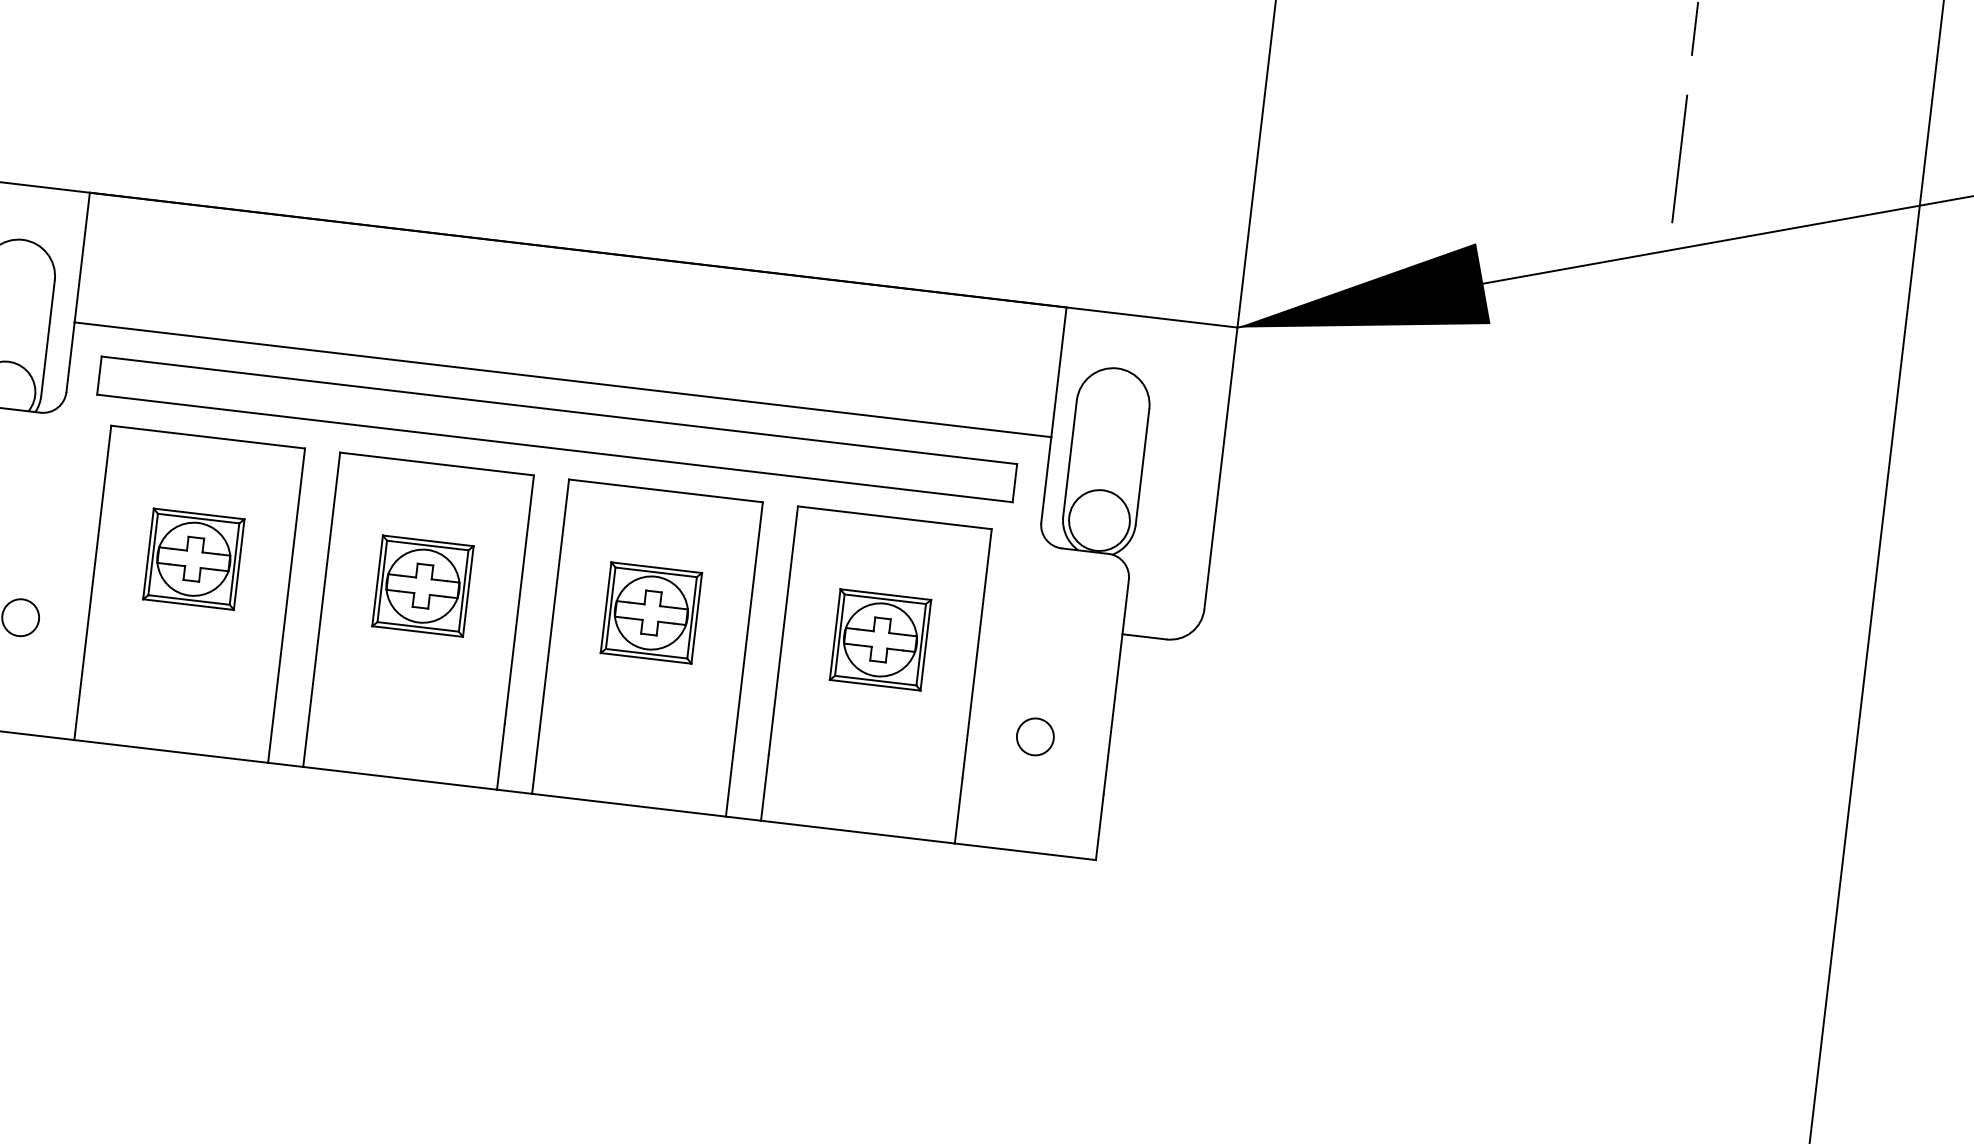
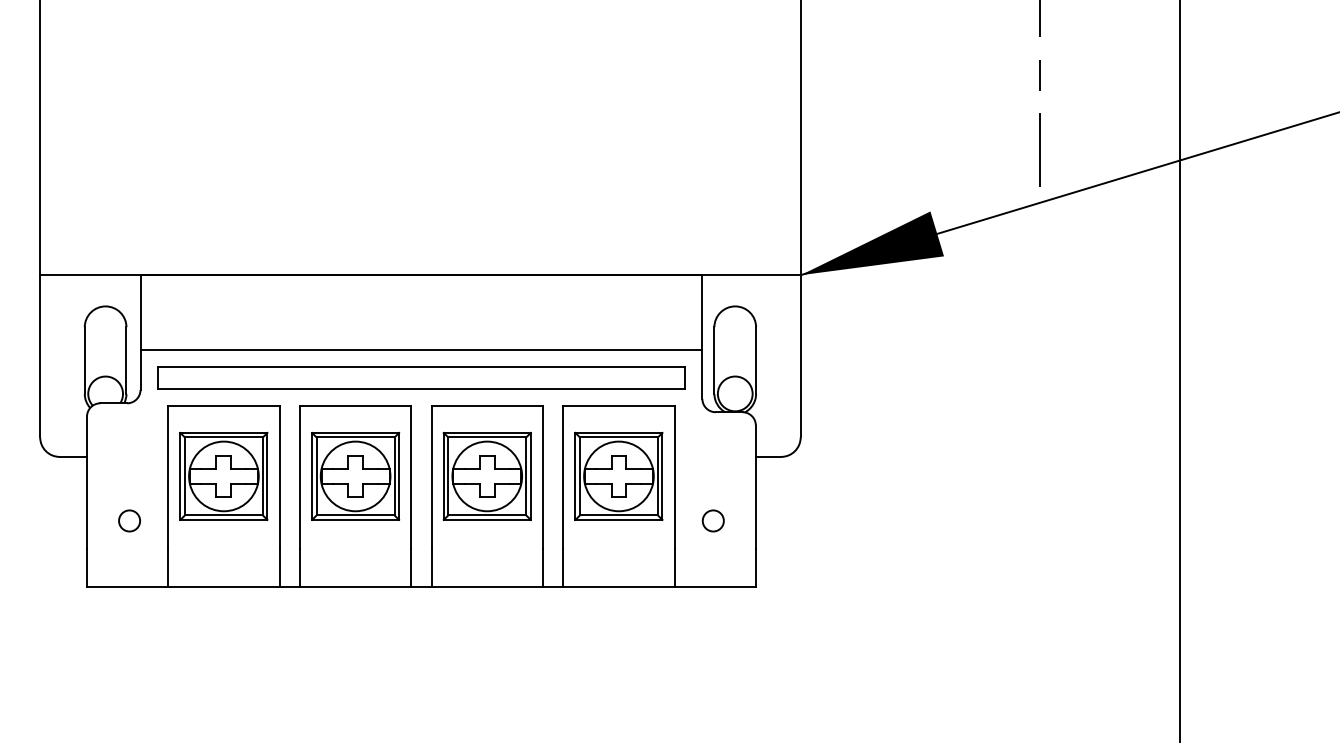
part: (193, 557) -> (223, 475), size x1.67
part: (422, 584) -> (355, 475), size x1.67
part: (650, 611) -> (486, 475), size x1.67
part: (879, 638) -> (618, 475), size x1.67

